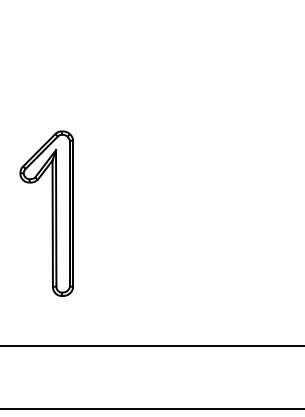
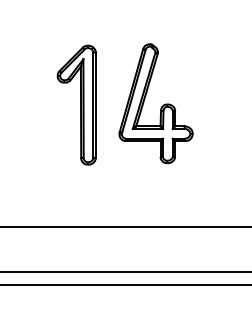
part: (204, 180) -> (160, 107), added
part: (46, 212) -> (76, 104), moved

